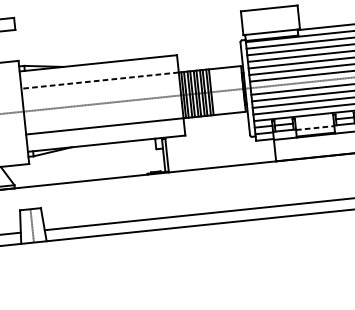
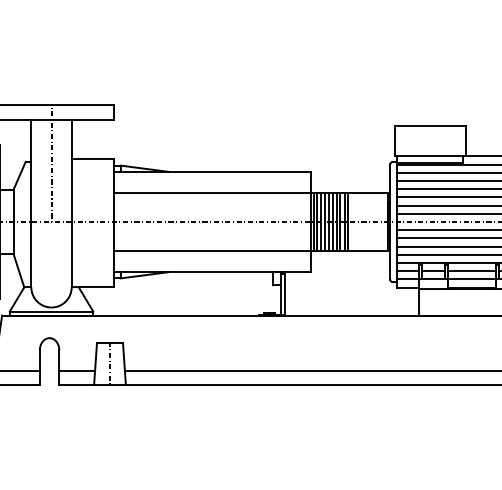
line: (99, 80) -> (211, 193), dashed -> solid
line: (314, 121) -> (471, 271), added
line: (314, 128) -> (471, 279), dashed -> solid

